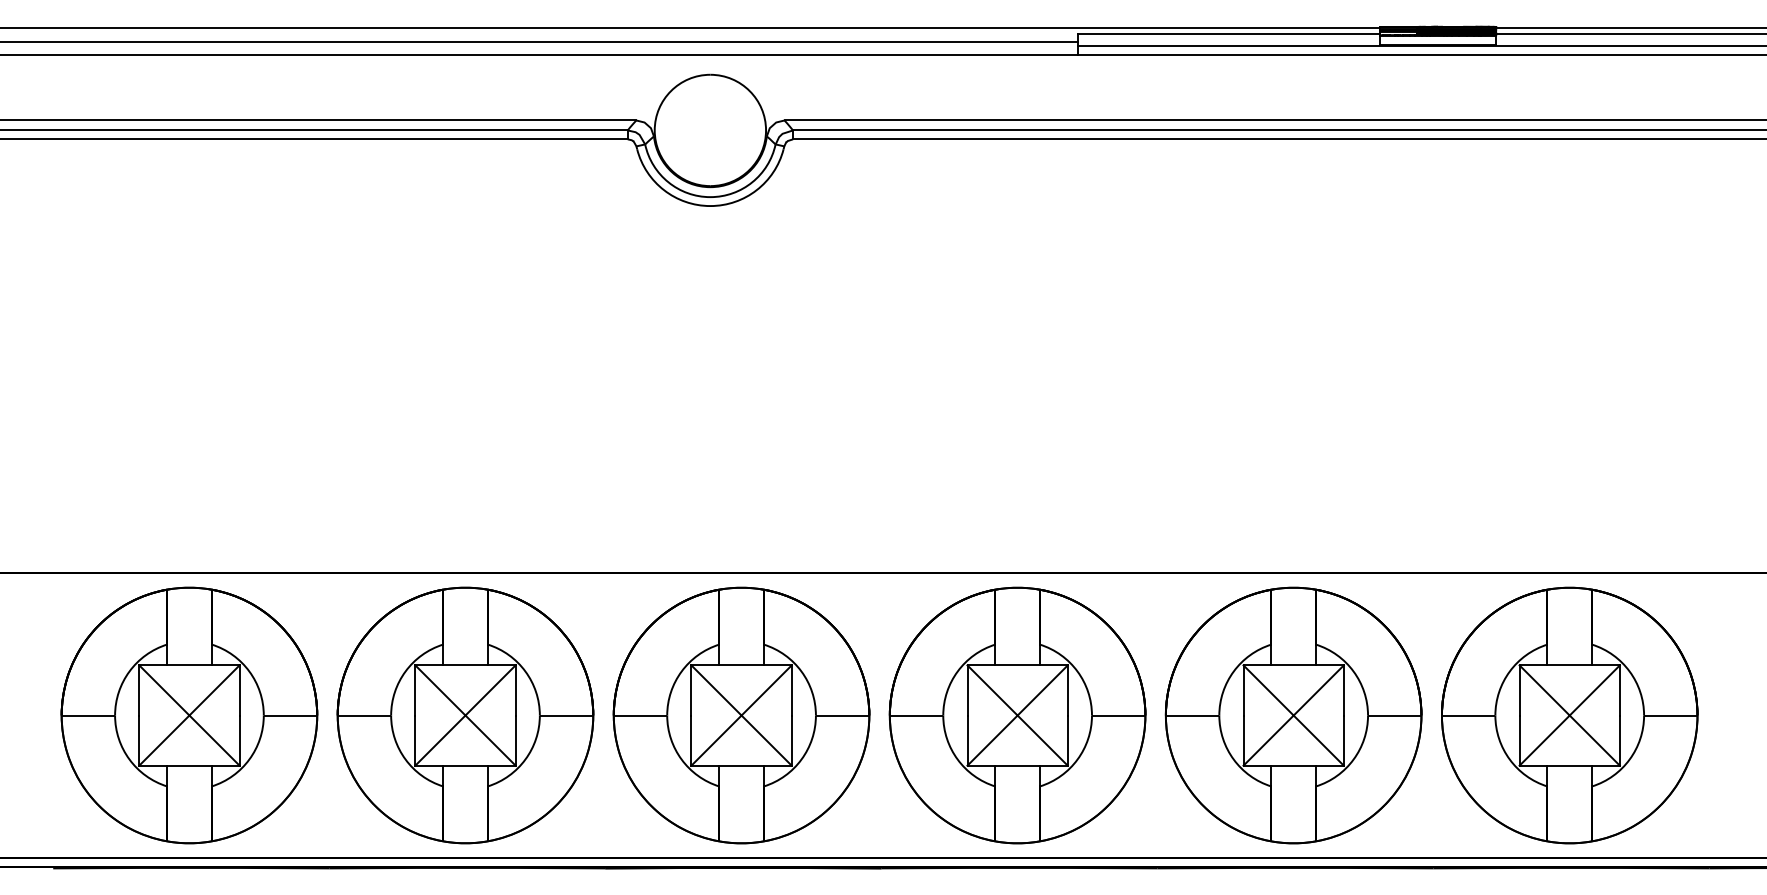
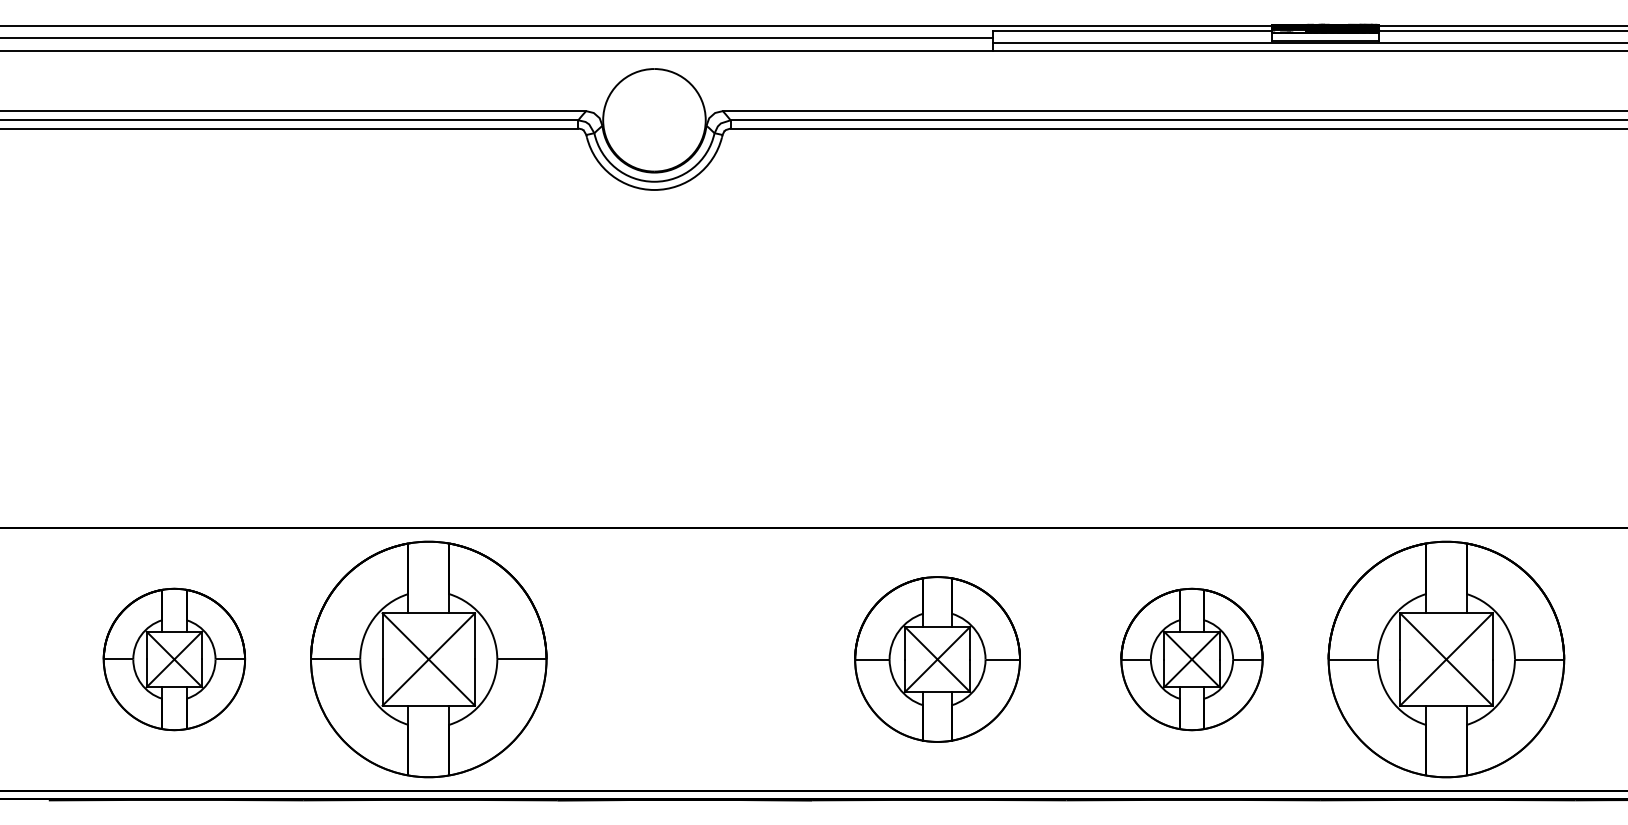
part: (189, 715) -> (174, 659), size x0.6
part: (740, 715) -> (682, 659), removed
part: (1017, 715) -> (937, 659), size x0.7
part: (1293, 715) -> (1191, 659), size x0.6

